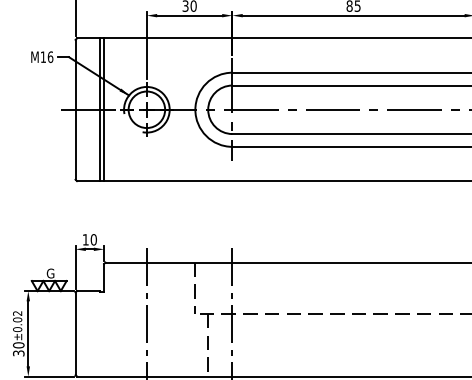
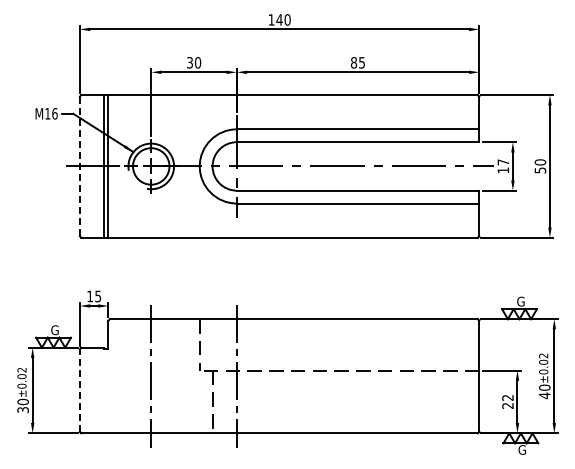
line: (75, 109) -> (79, 166), solid -> dashed
text: (94, 239) -> (98, 296), 10 -> 15
line: (75, 333) -> (79, 390), solid -> dashed

